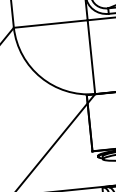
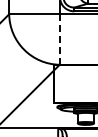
line: (91, 58) -> (59, 40), solid -> dashed

